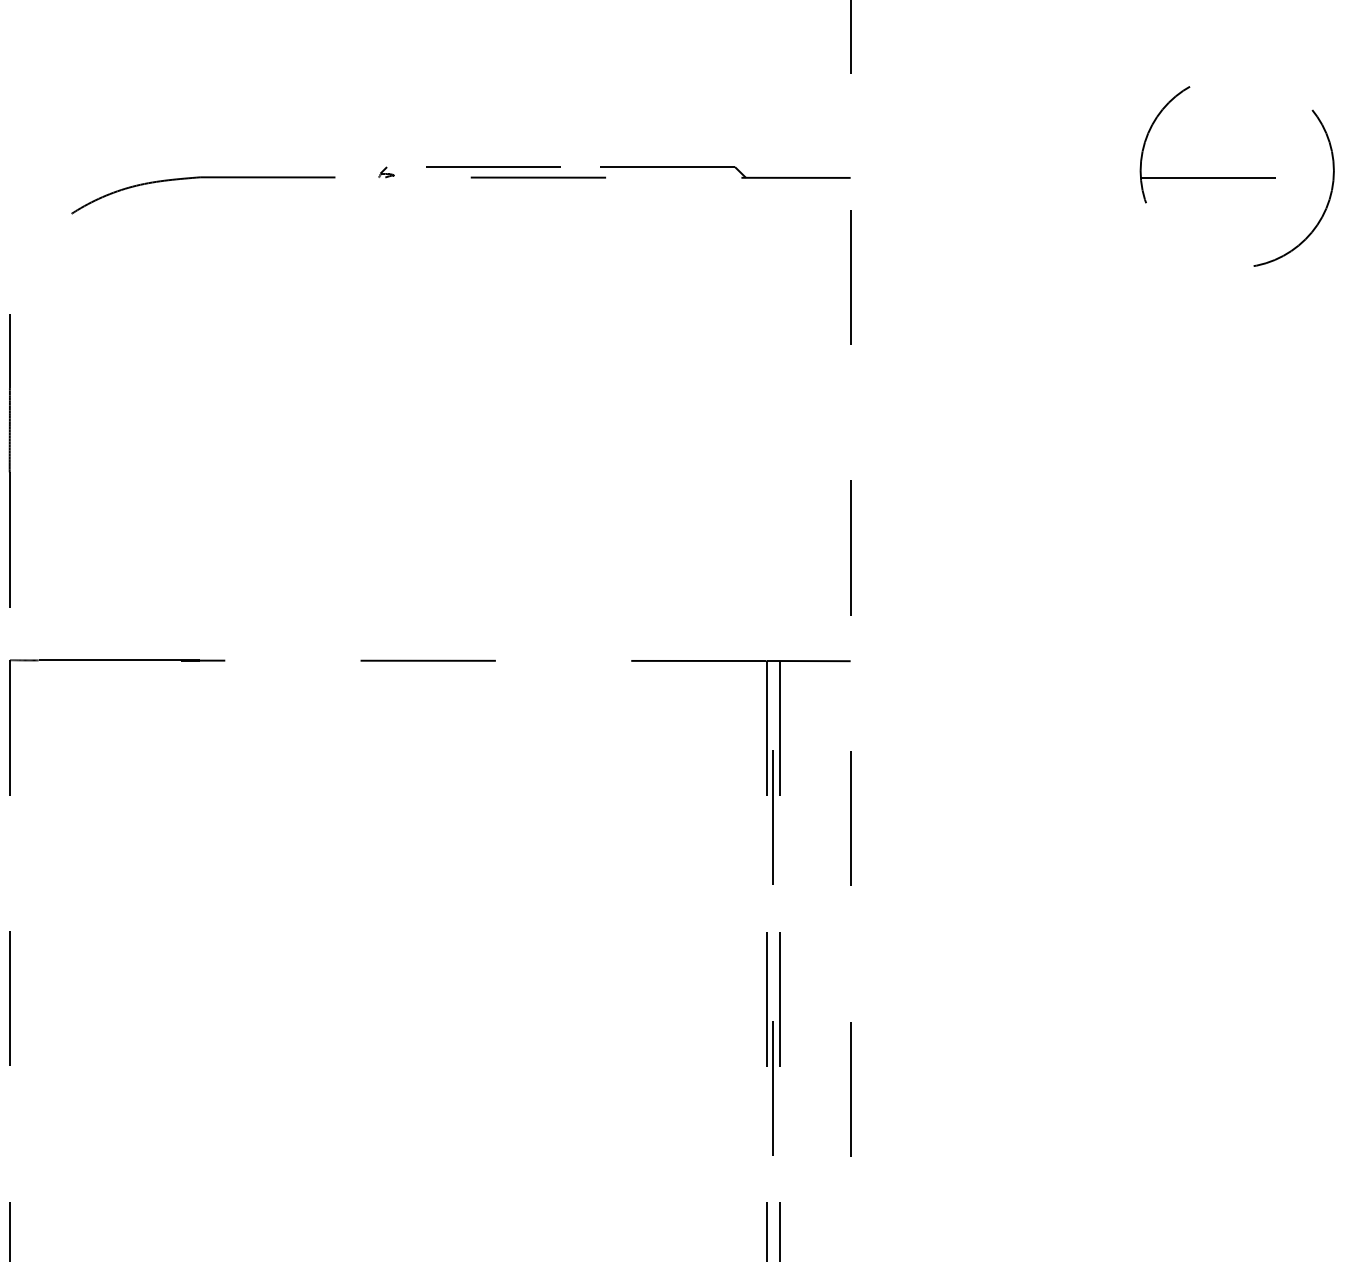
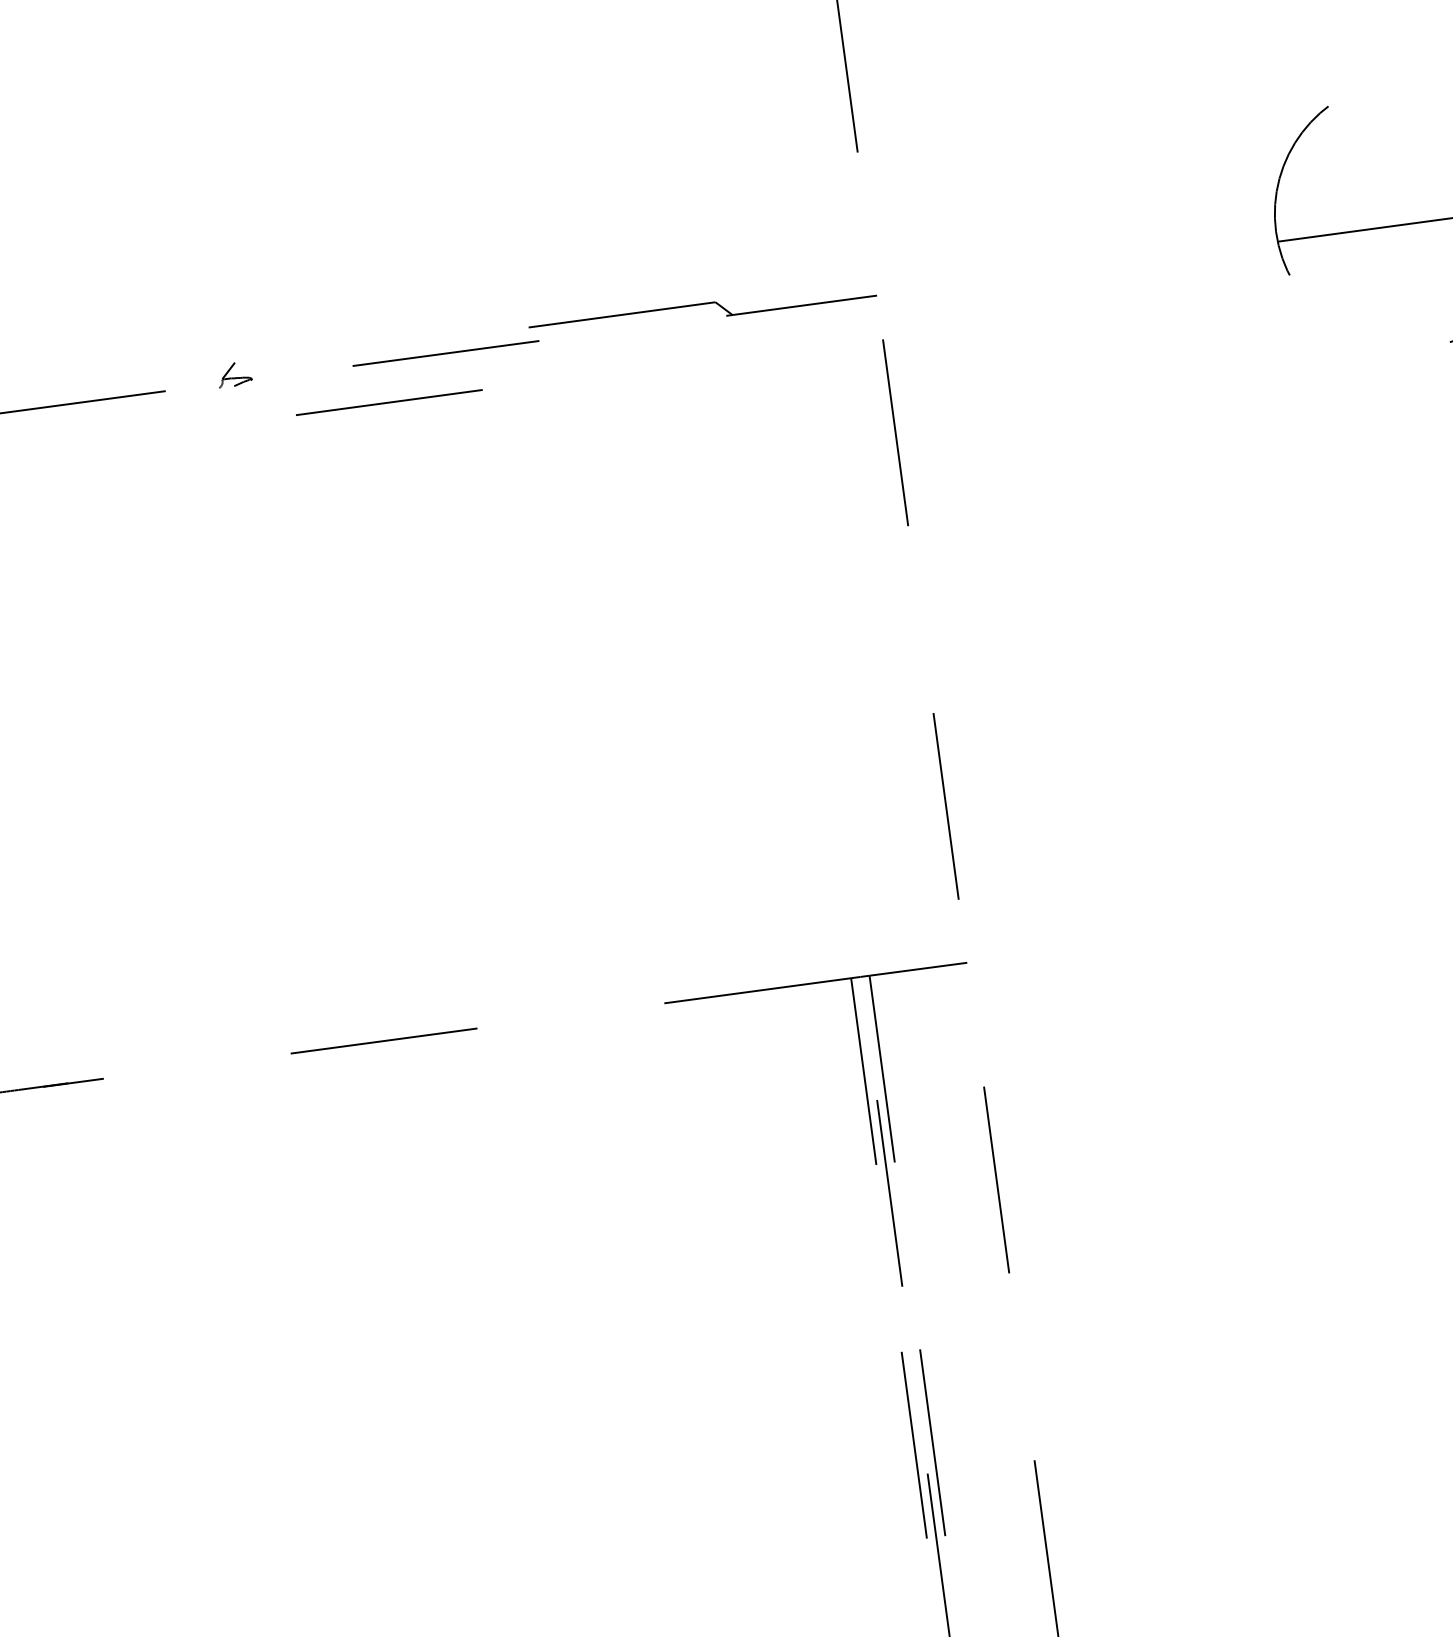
line: (493, 166) -> (389, 401), moved
part: (386, 172) -> (235, 374), size x1.6

